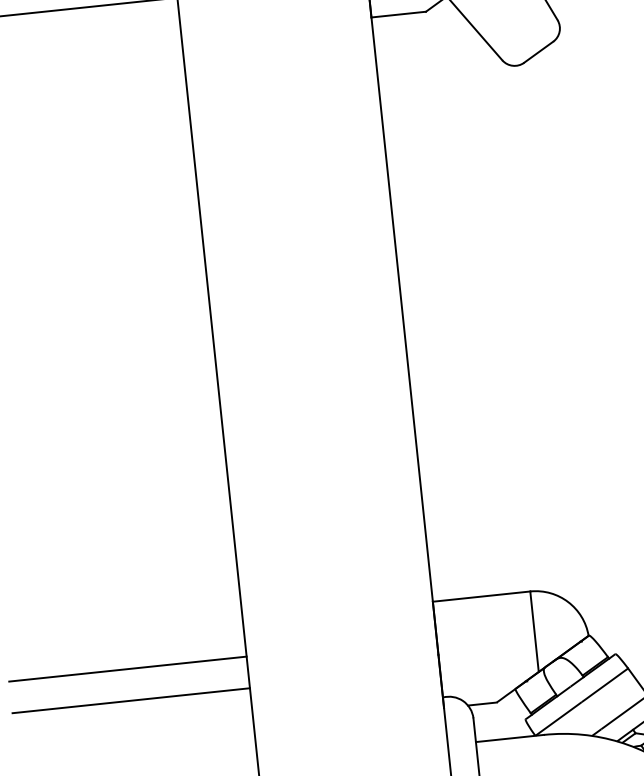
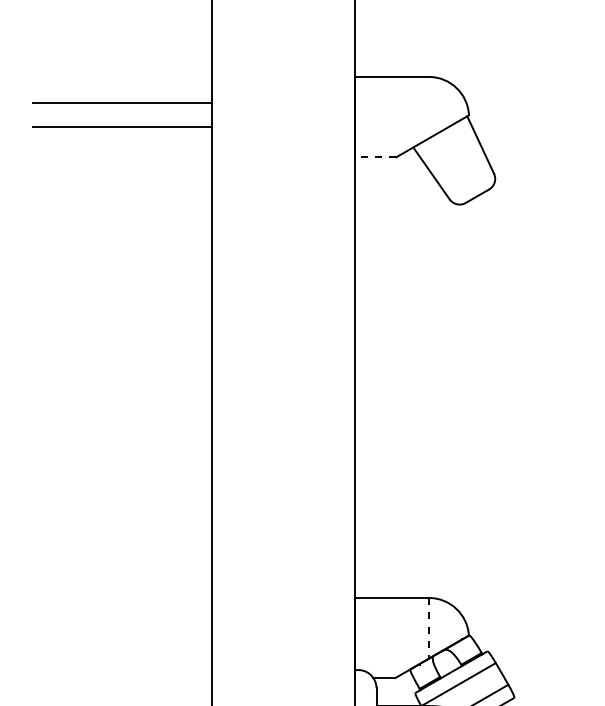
line: (398, 15) -> (375, 157), solid -> dashed
line: (534, 632) -> (428, 628), solid -> dashed
line: (127, 669) -> (122, 624), removed
line: (131, 701) -> (122, 648), removed

